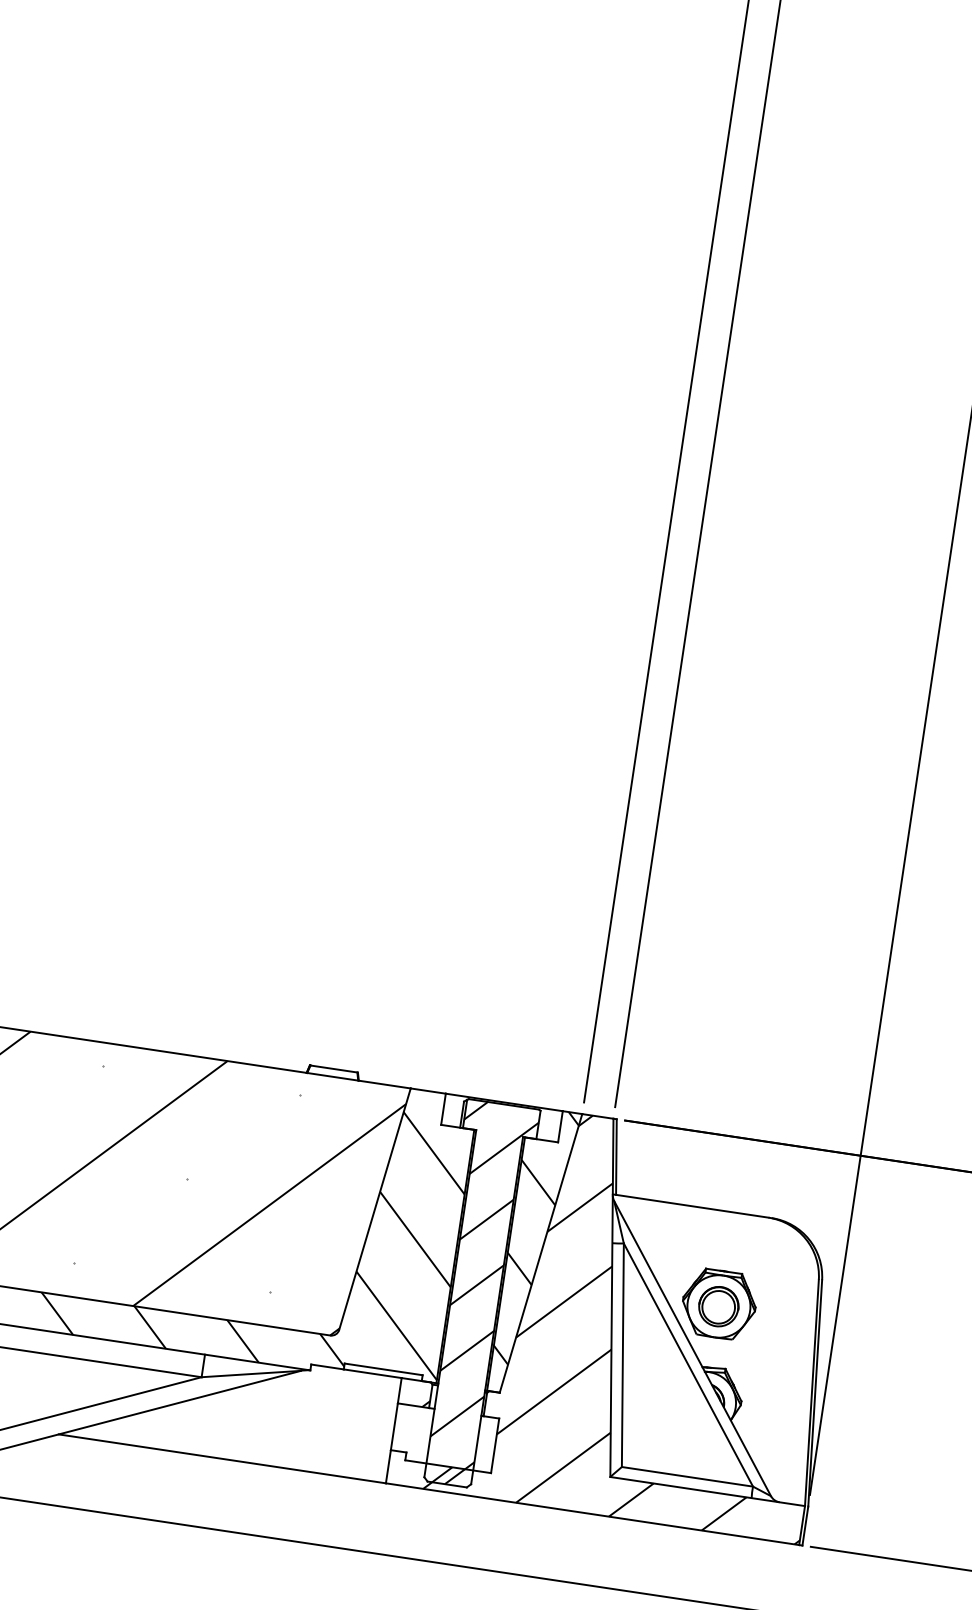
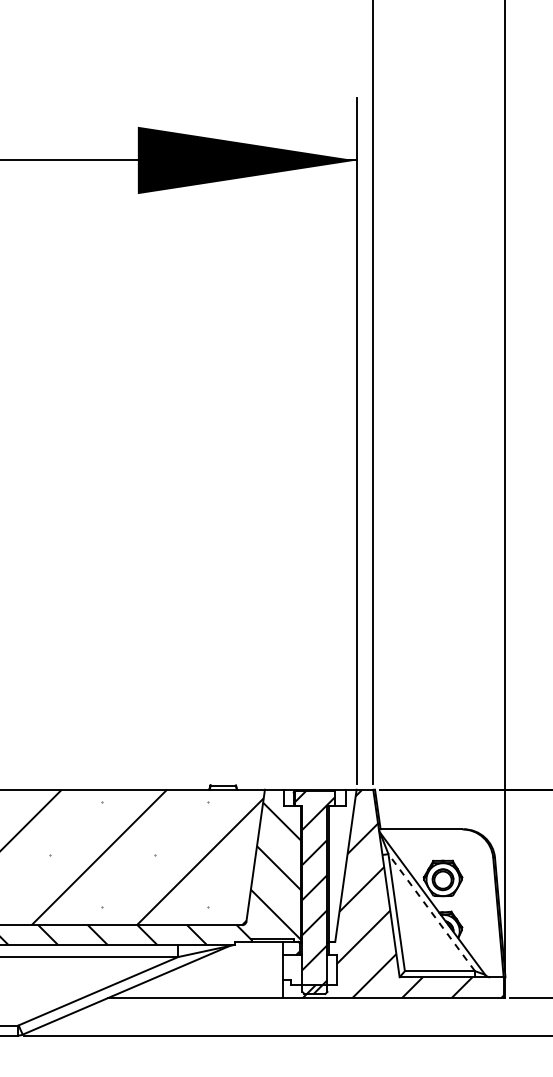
hatch: (535, 1236) -> (341, 857), removed
line: (688, 1364) -> (431, 912), solid -> dashed

